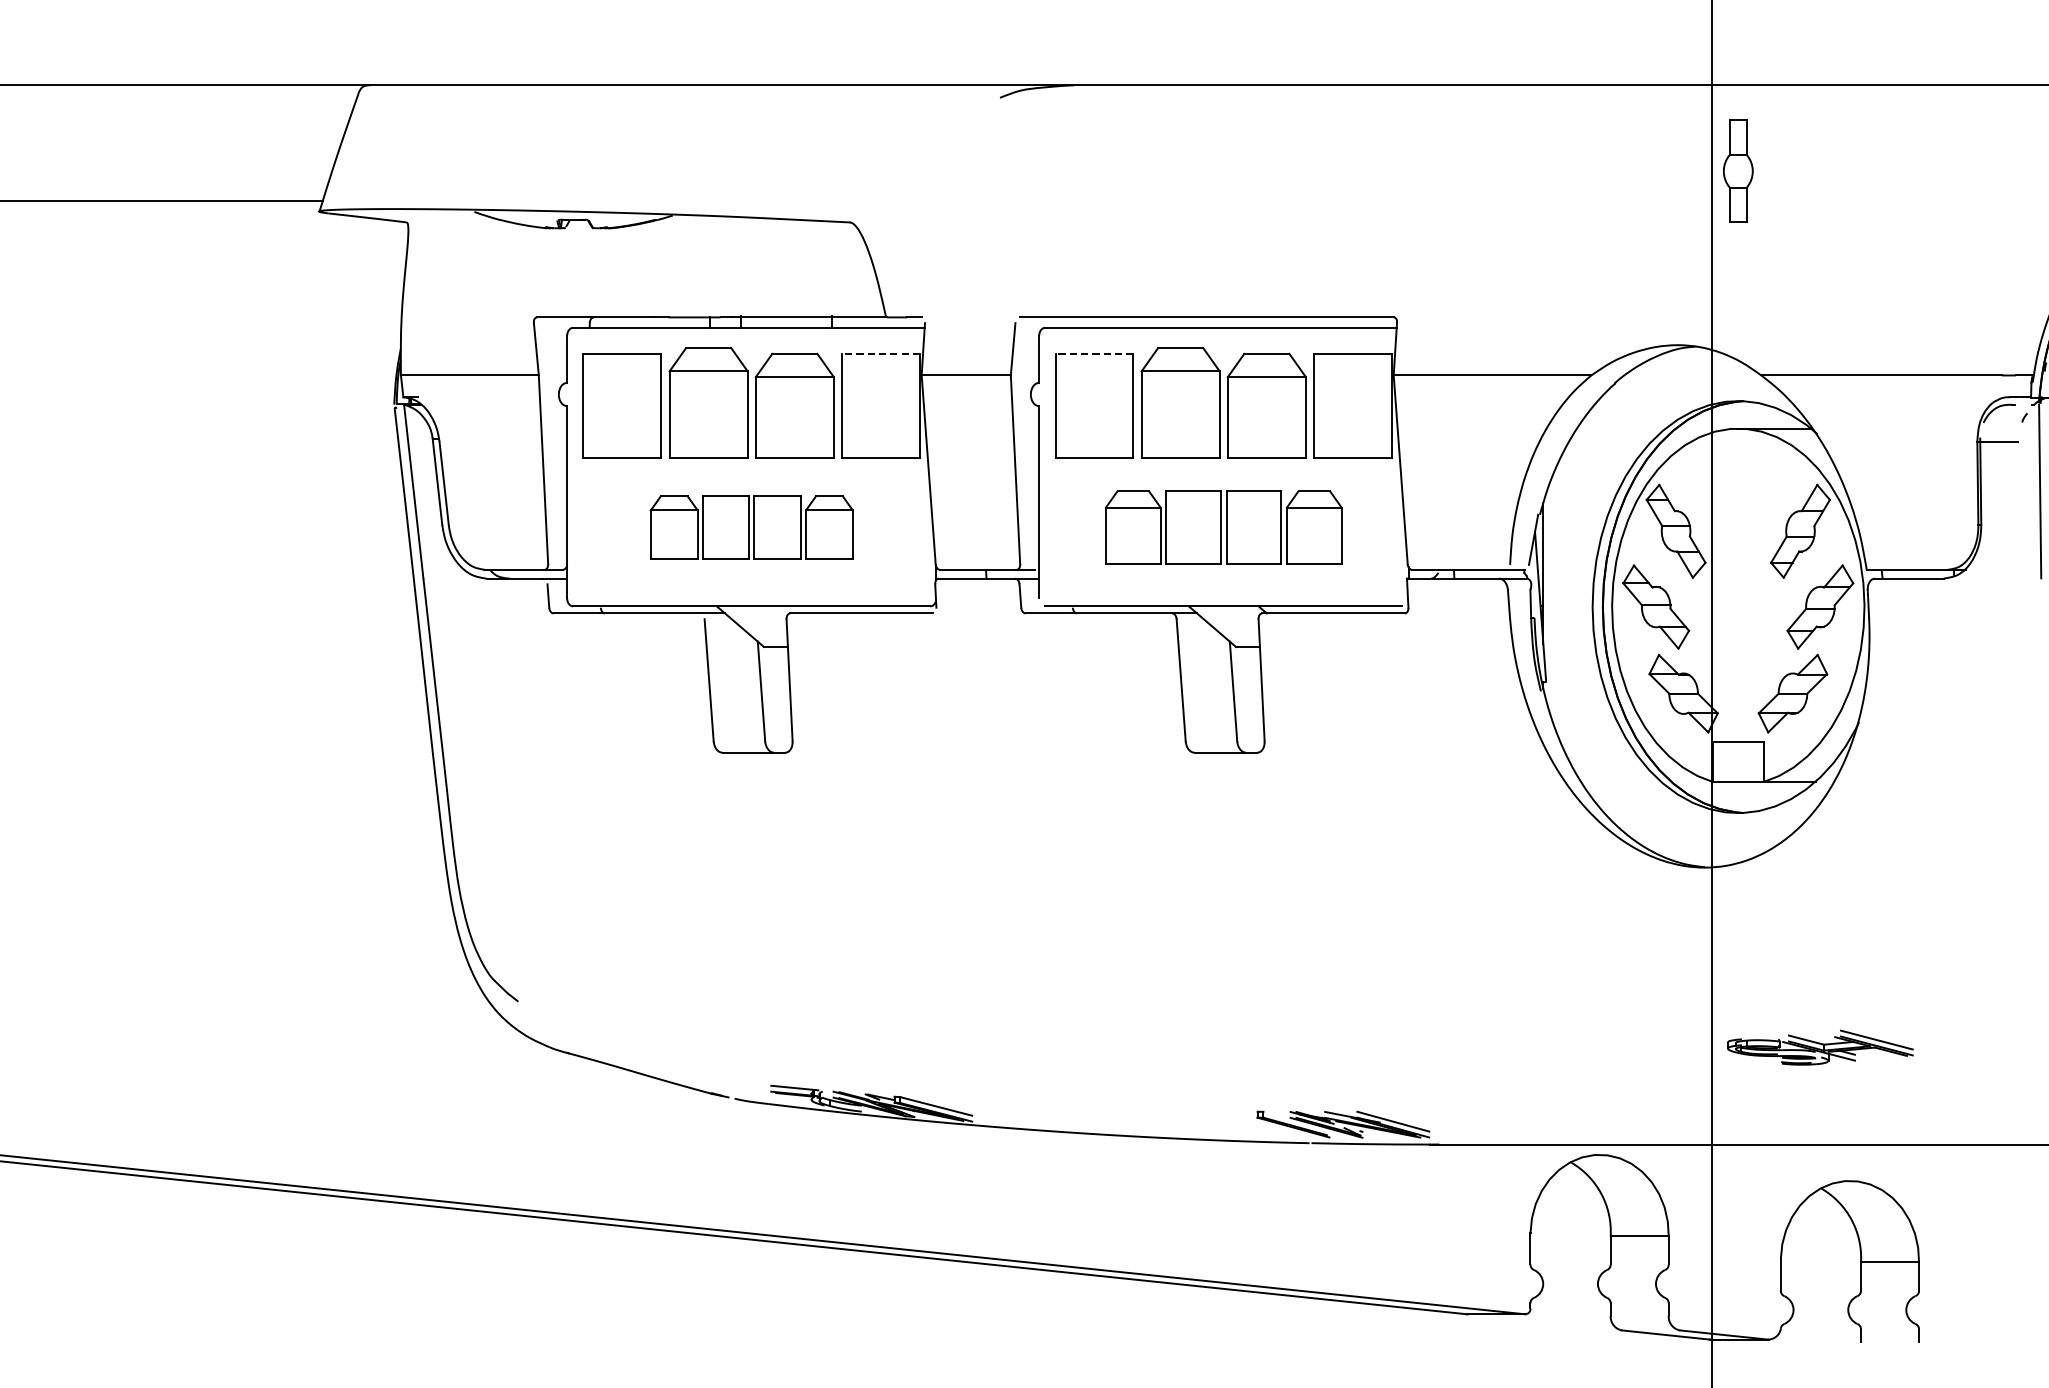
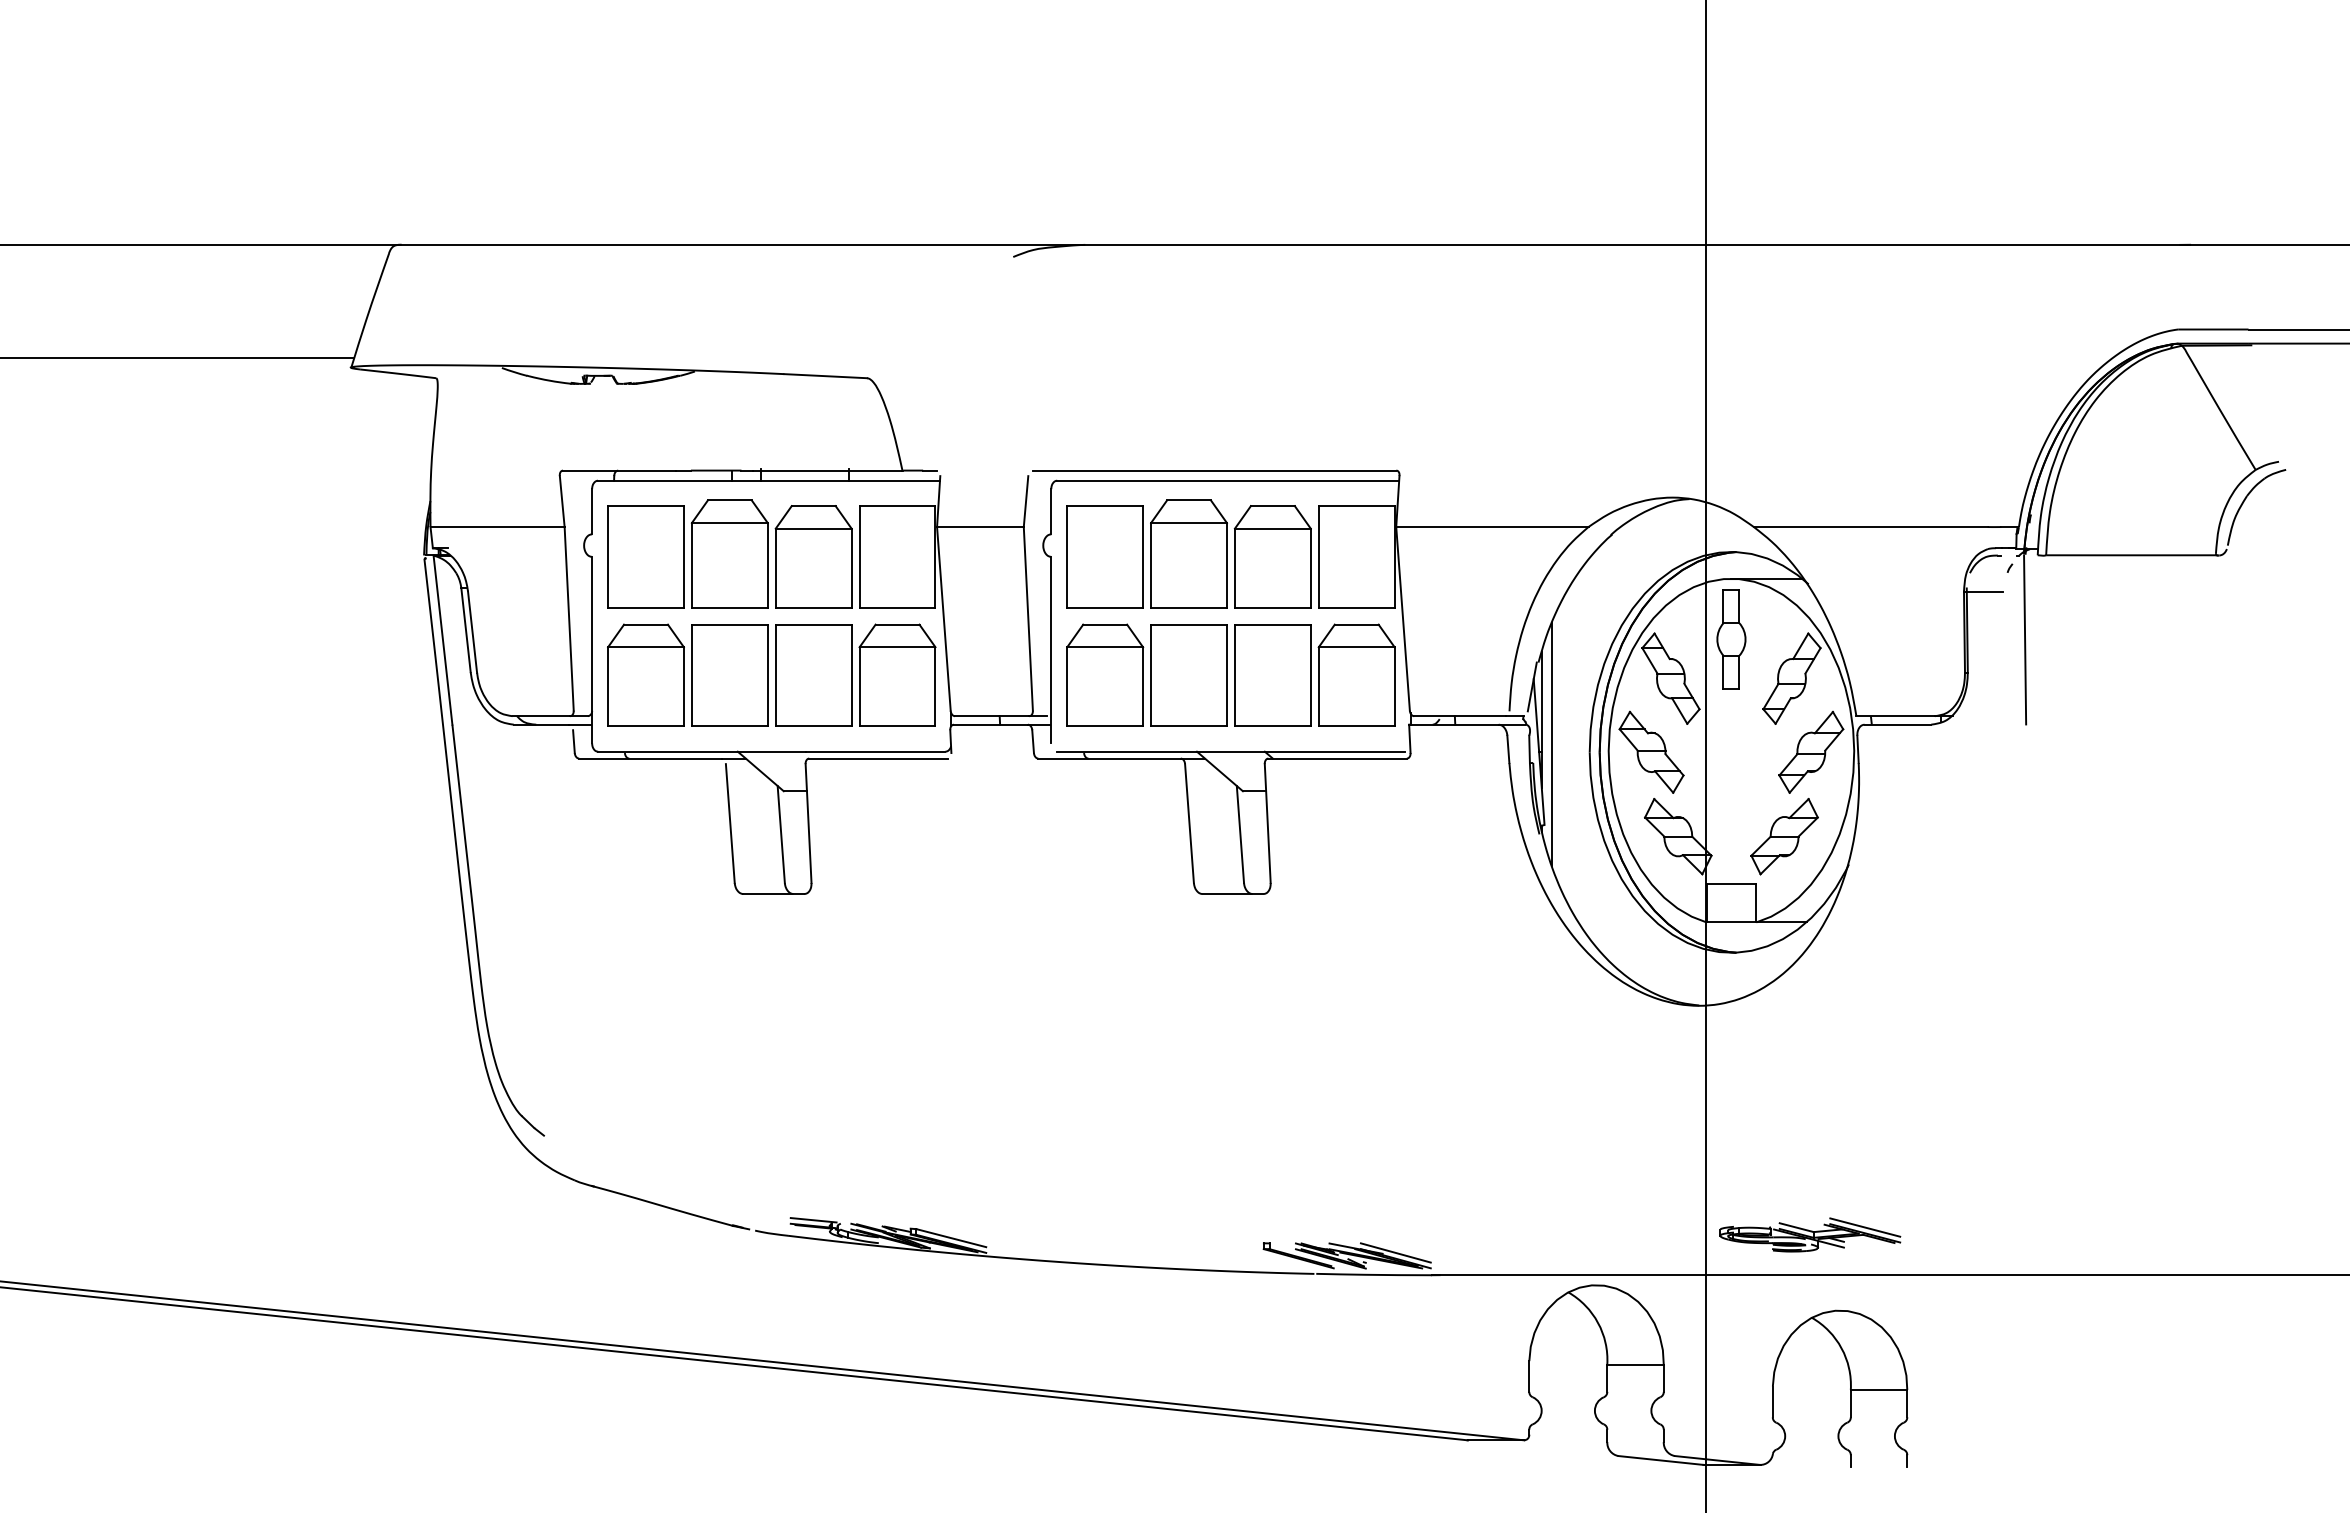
part: (1738, 171) -> (1731, 639), moved
line: (881, 354) -> (897, 506), dashed -> solid
line: (1094, 354) -> (1105, 506), dashed -> solid
part: (751, 527) -> (771, 674), size x1.67
part: (1223, 527) -> (1230, 674), size x1.43
line: (1553, 598) -> (1551, 744), added
part: (1820, 1047) -> (1810, 1234), moved

